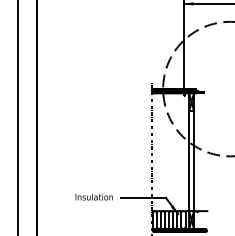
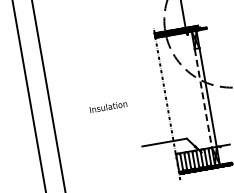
line: (189, 161) -> (203, 98), solid -> dashed
text: (93, 196) -> (107, 106), moved

